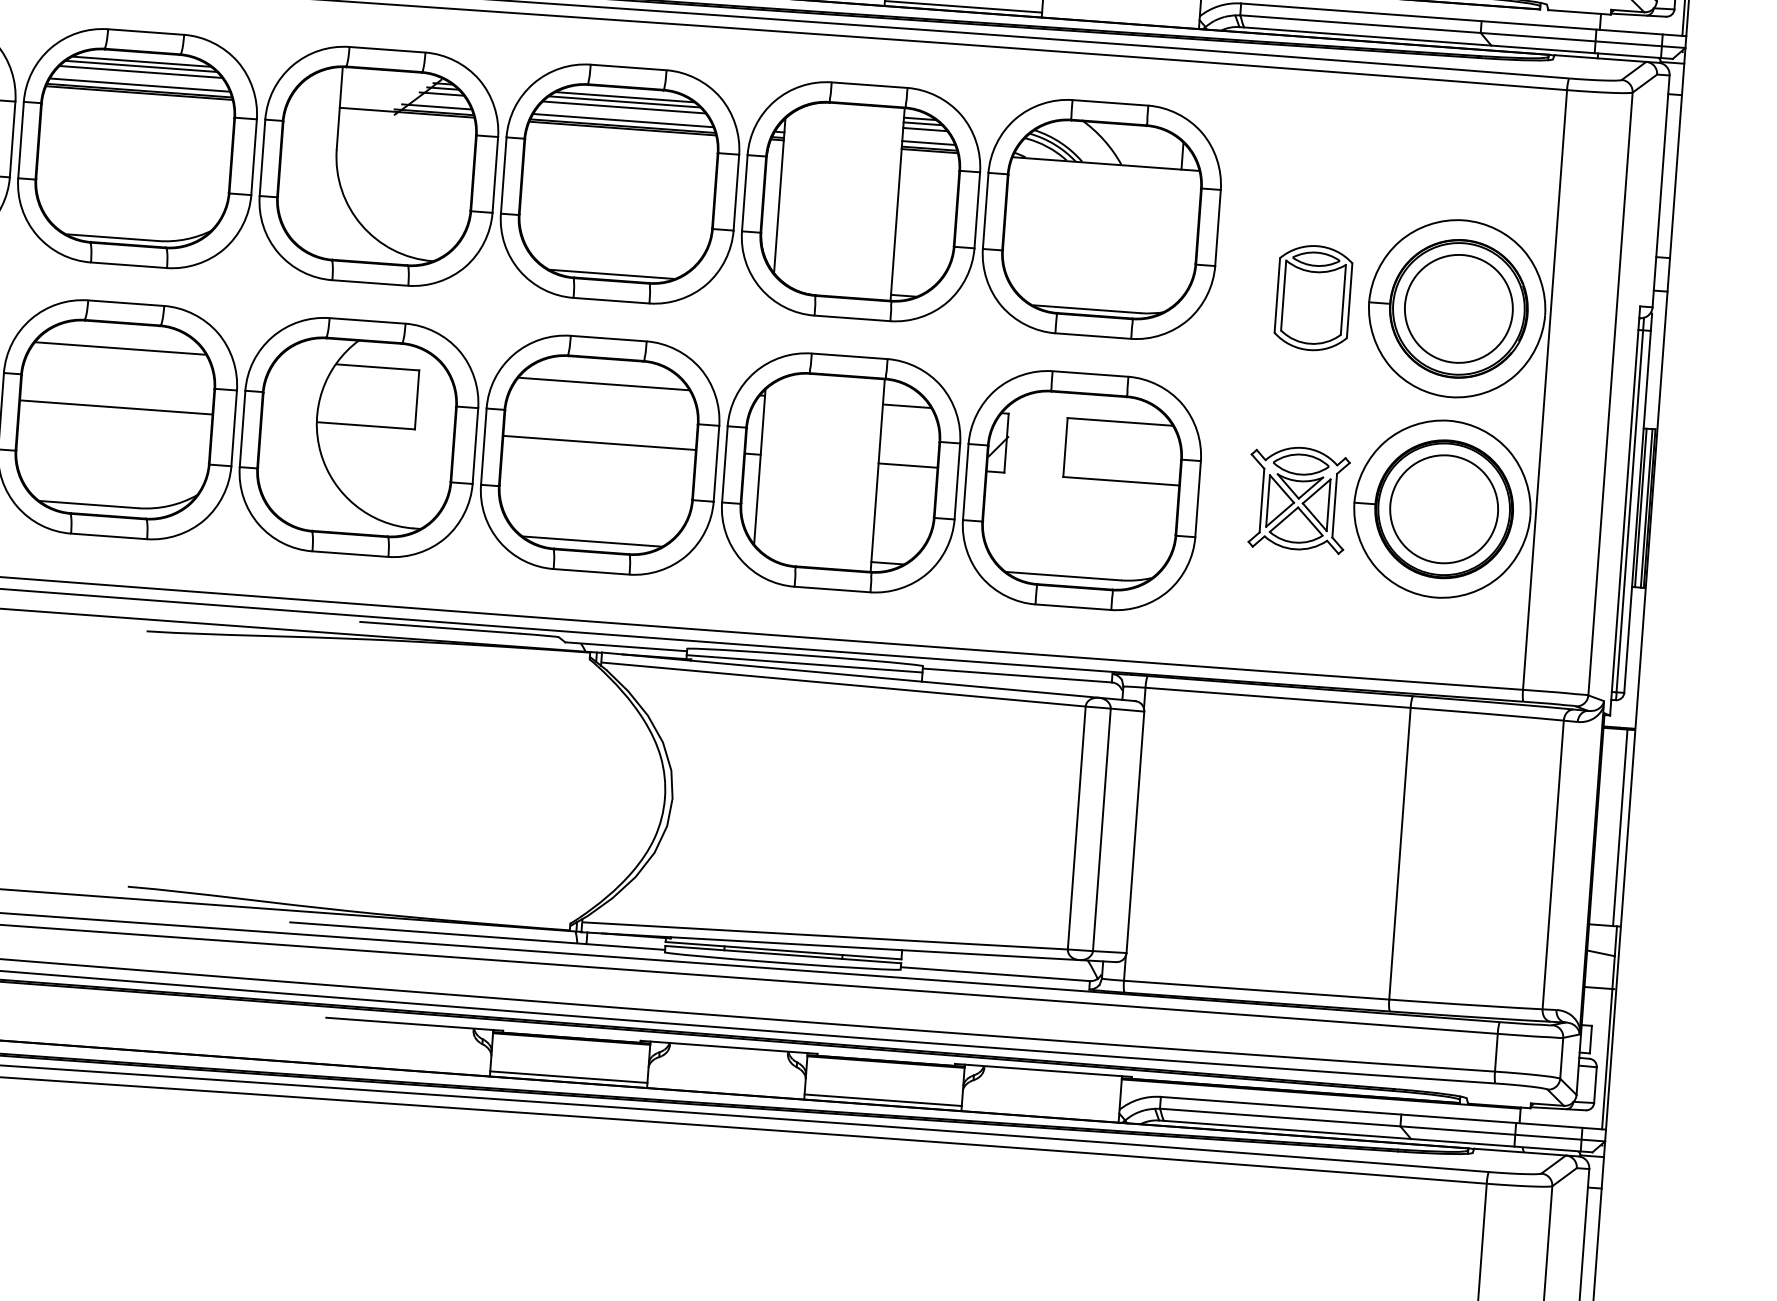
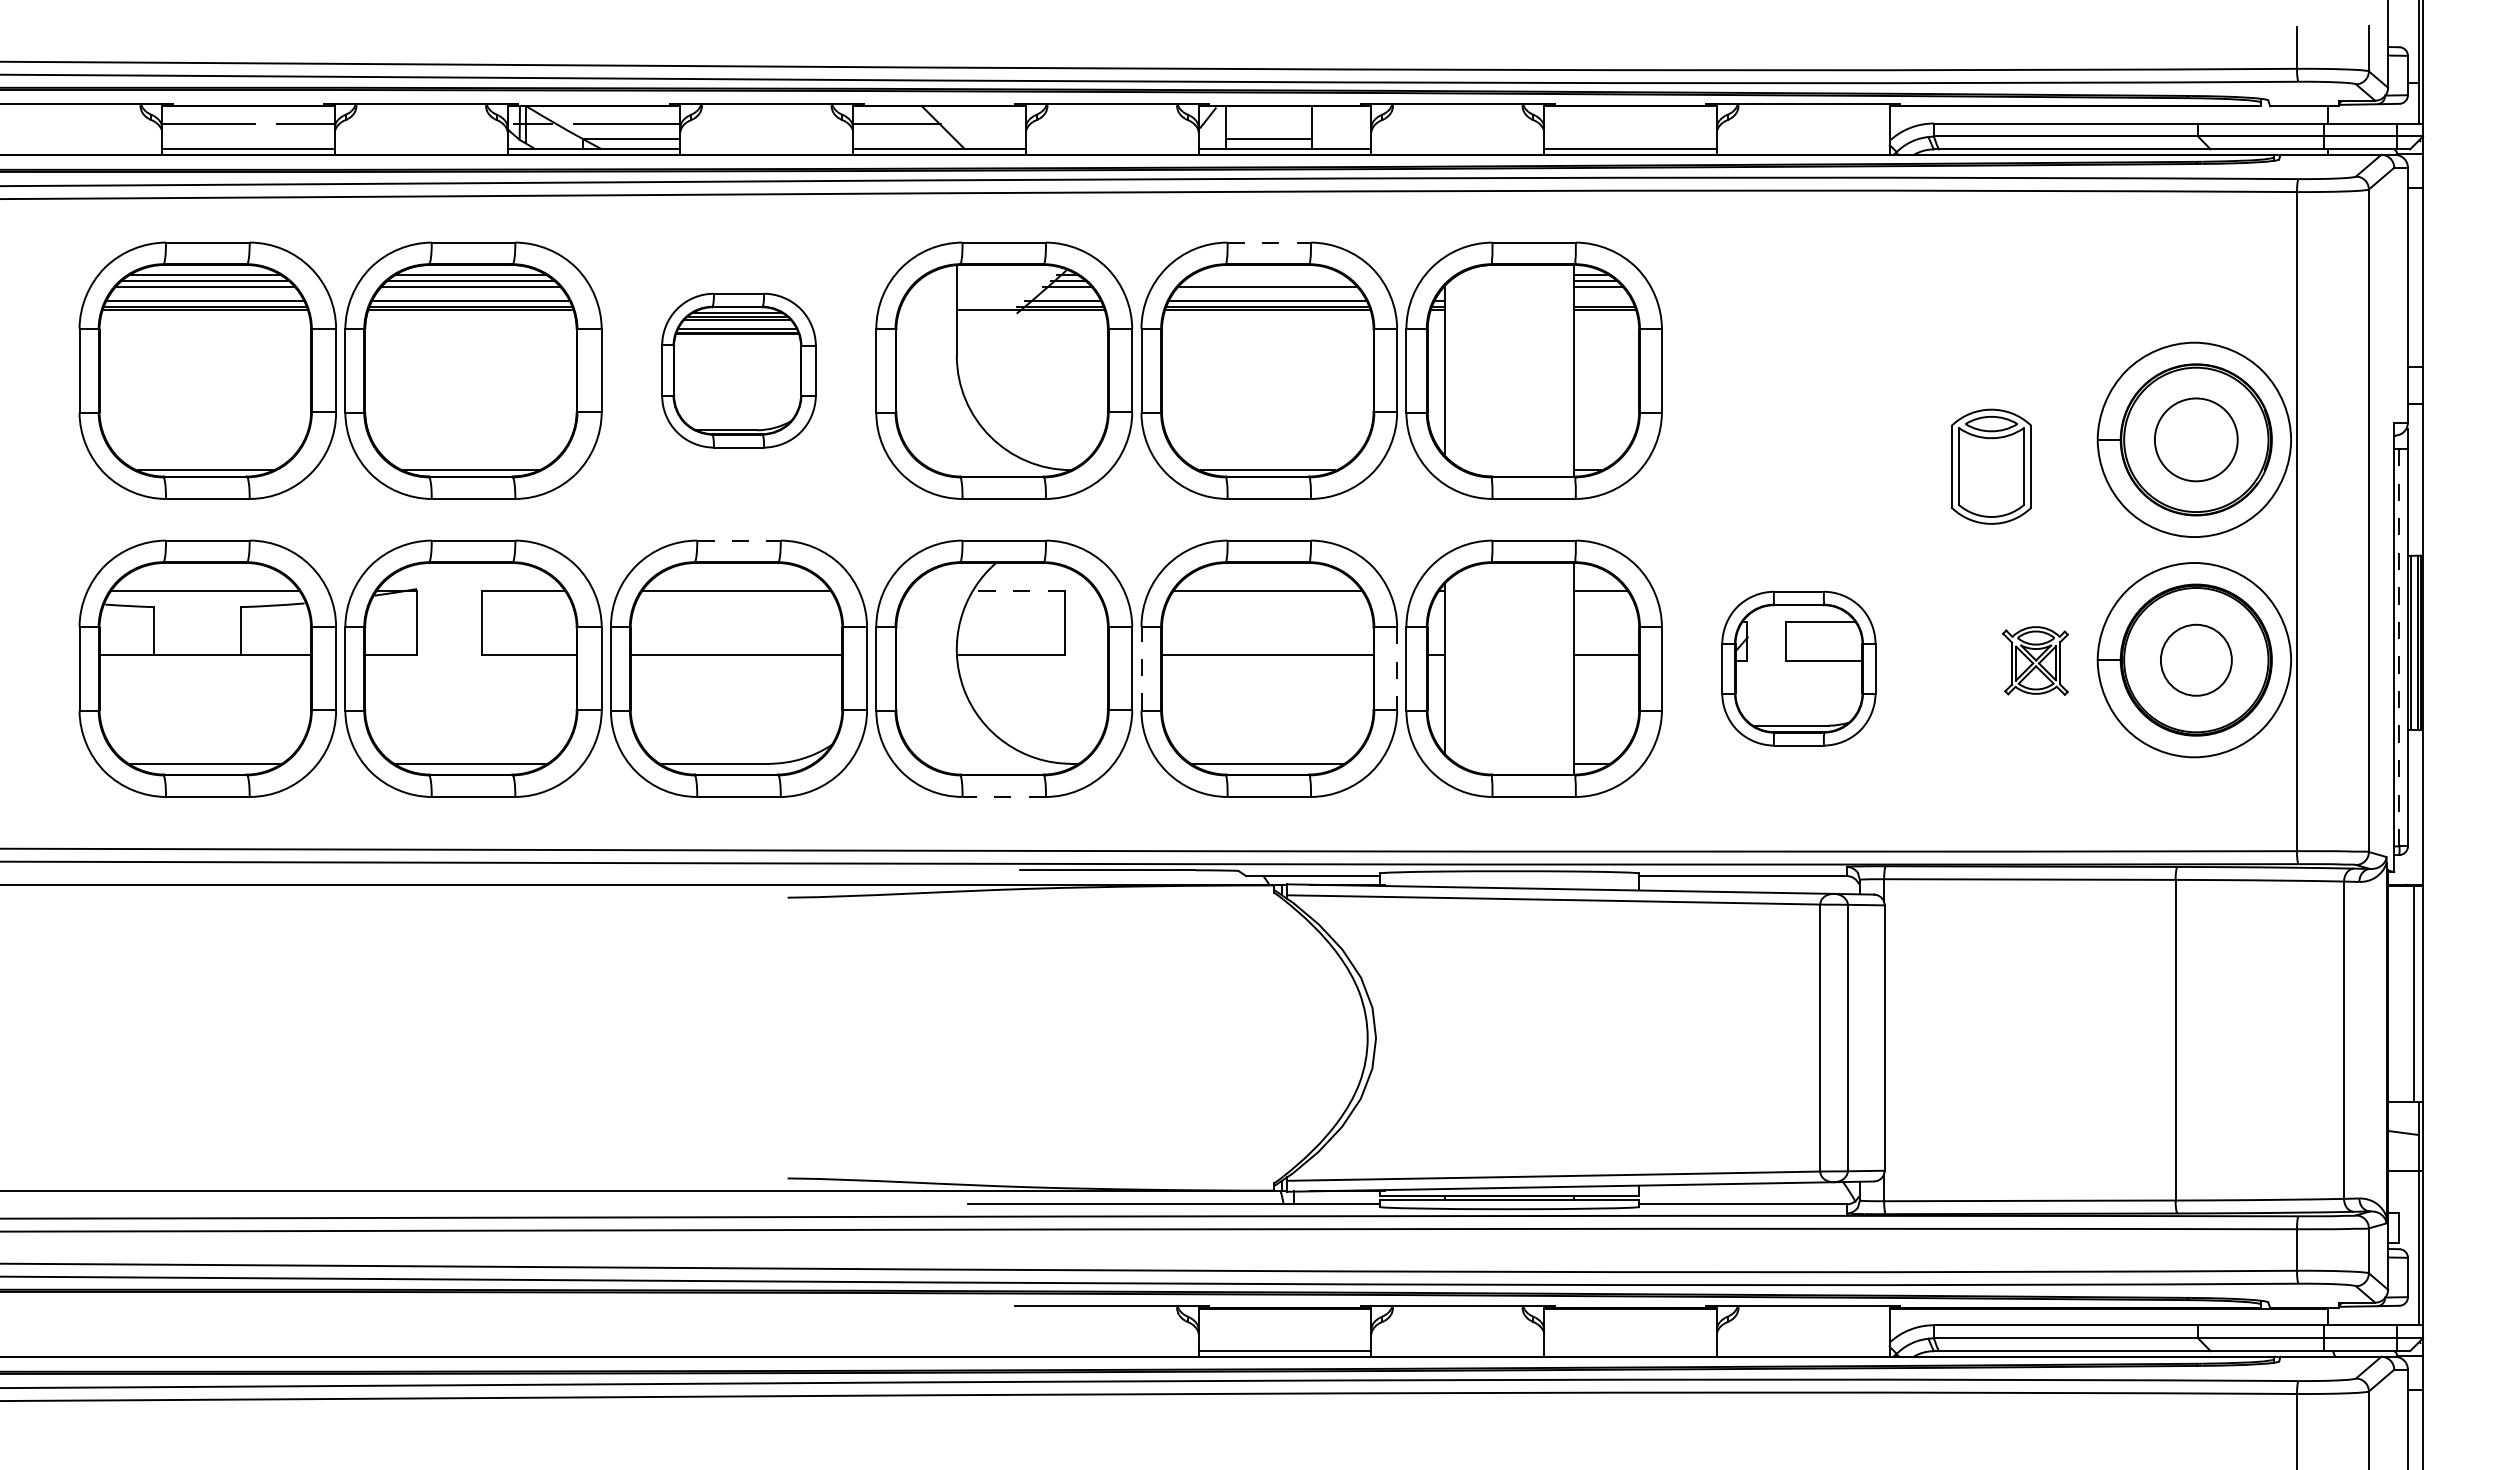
line: (628, 67) -> (1269, 242), solid -> dashed
line: (624, 97) -> (1267, 275), removed
line: (624, 101) -> (1267, 280), removed
line: (928, 143) -> (1603, 301), removed
part: (137, 148) -> (738, 370), size x0.6
part: (1101, 219) -> (1798, 370), removed
part: (1313, 297) -> (1991, 466), moved
line: (126, 303) -> (739, 540), solid -> dashed
circle: (1459, 308) -> (2196, 439), size x0.7
line: (378, 367) -> (1019, 590), solid -> dashed
line: (483, 446) -> (1141, 668), solid -> dashed
line: (716, 463) -> (1397, 668), solid -> dashed
part: (1081, 490) -> (1798, 668), size x0.6
part: (1297, 498) -> (2035, 660), size x0.6
line: (1630, 505) -> (2399, 640), solid -> dashed
circle: (1444, 509) -> (2196, 660), size x0.6
line: (350, 553) -> (1004, 796), solid -> dashed
line: (804, 663) -> (1509, 880), removed
line: (883, 1100) -> (1630, 1351), removed

